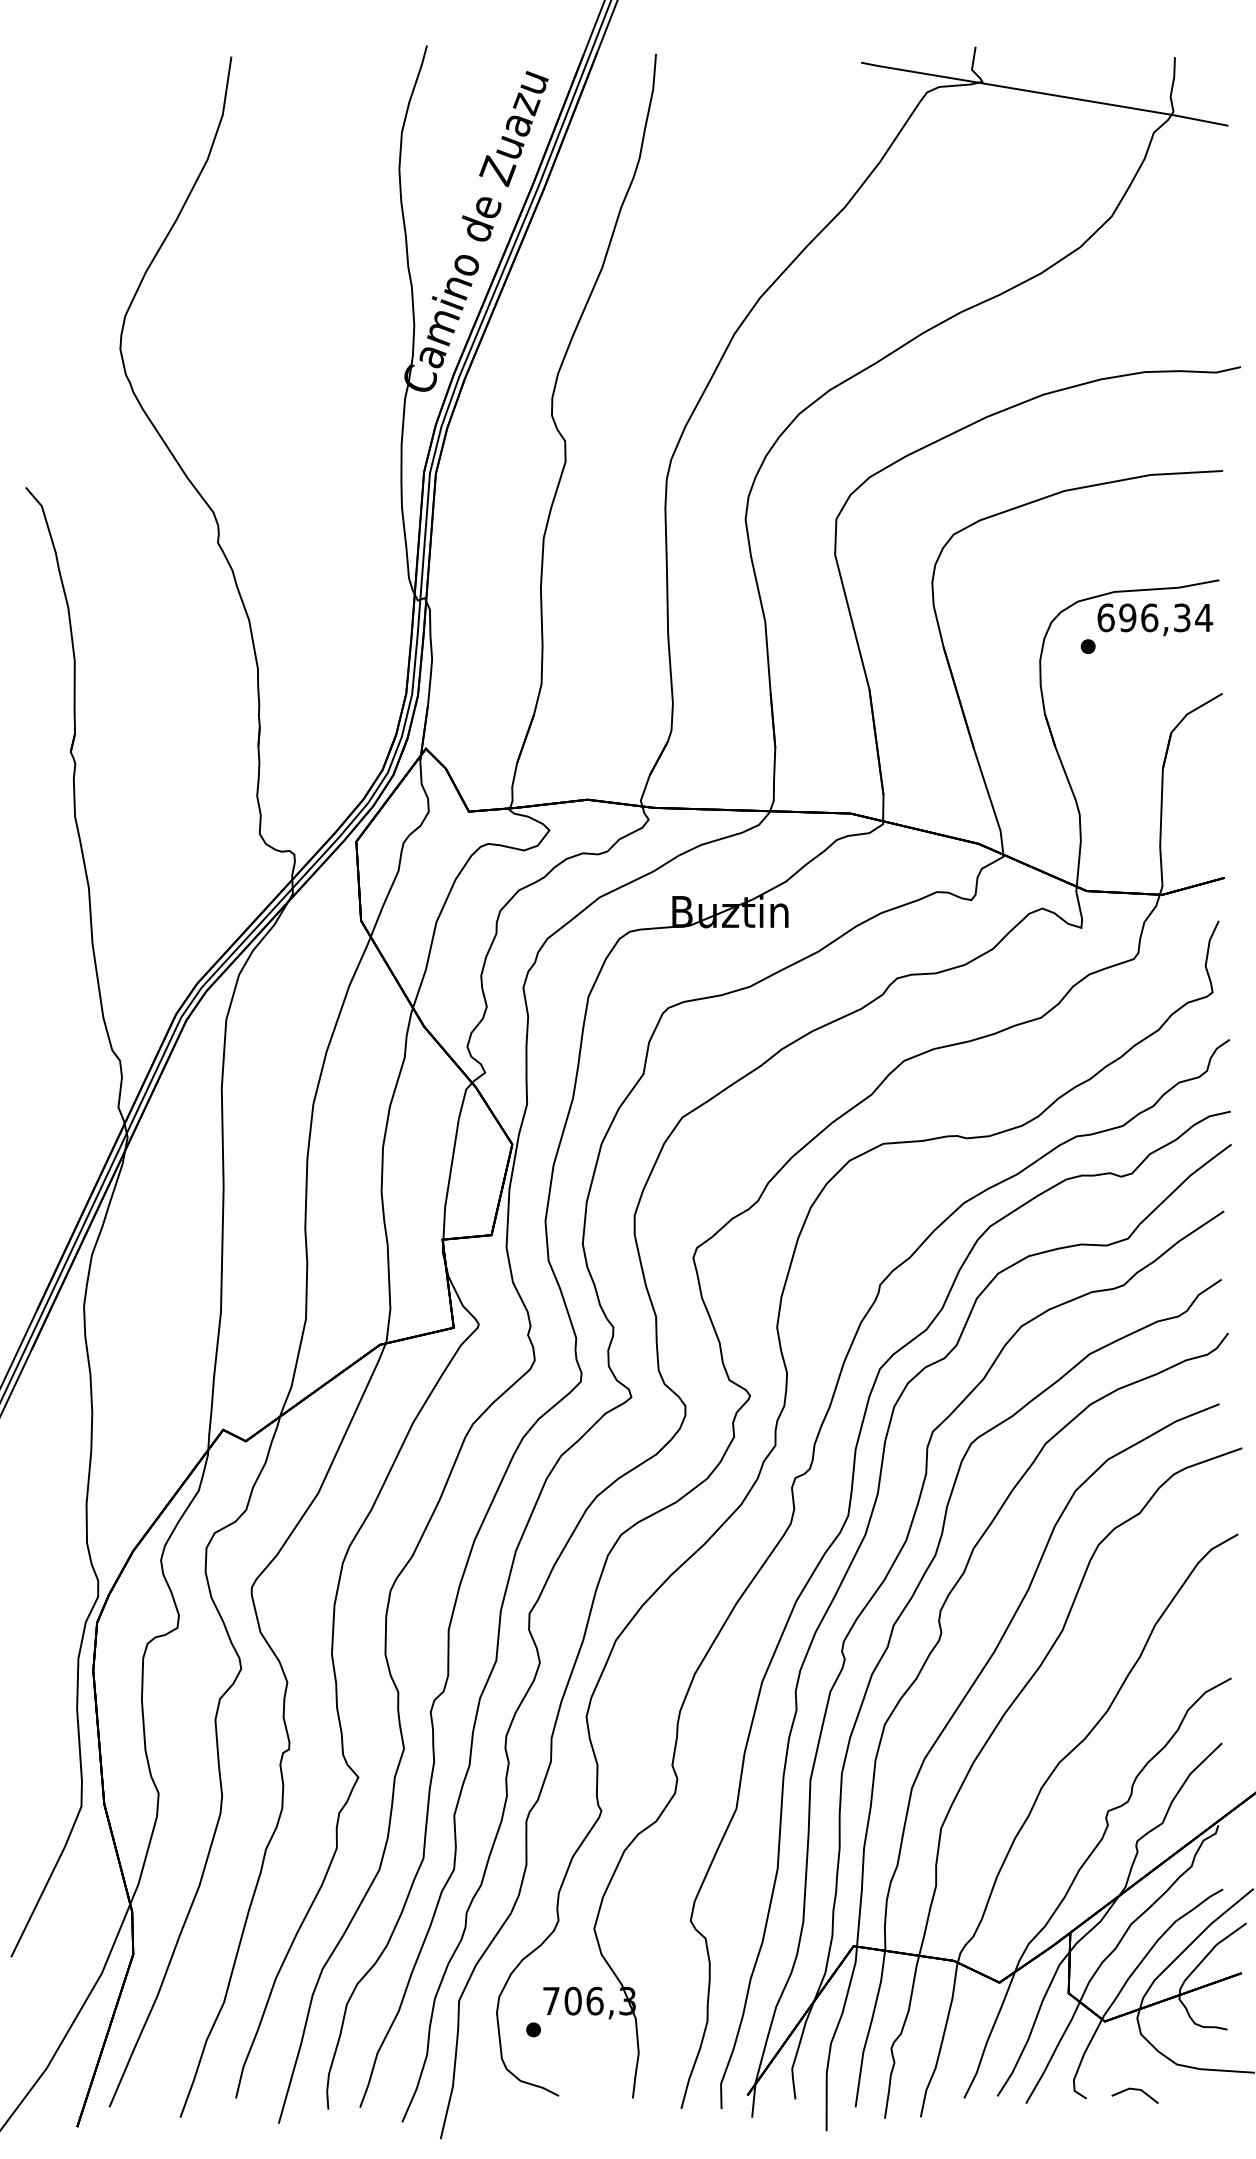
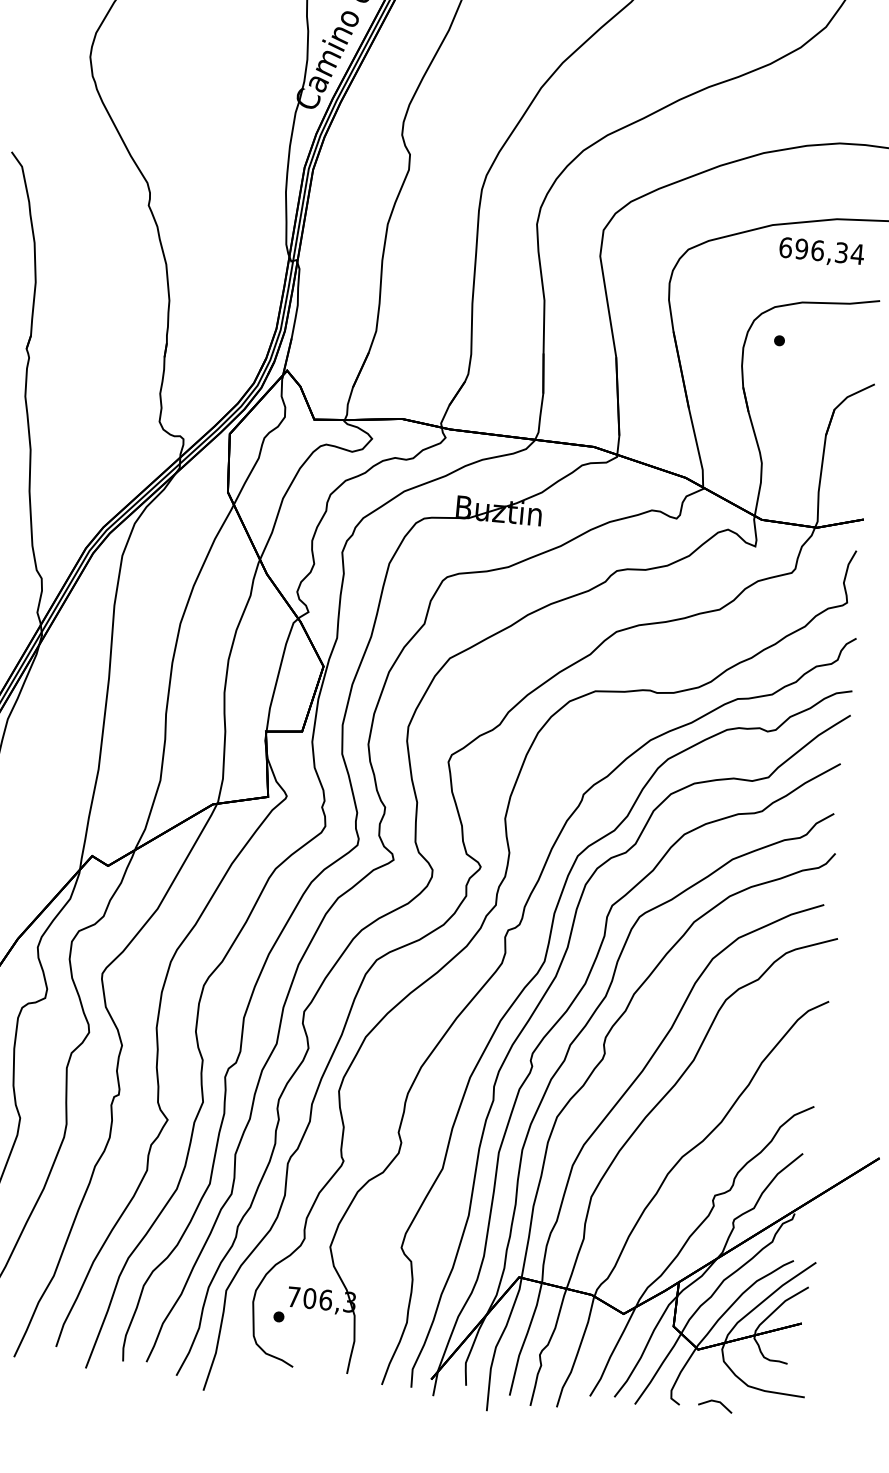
text: (1155, 619) -> (821, 252), moved

